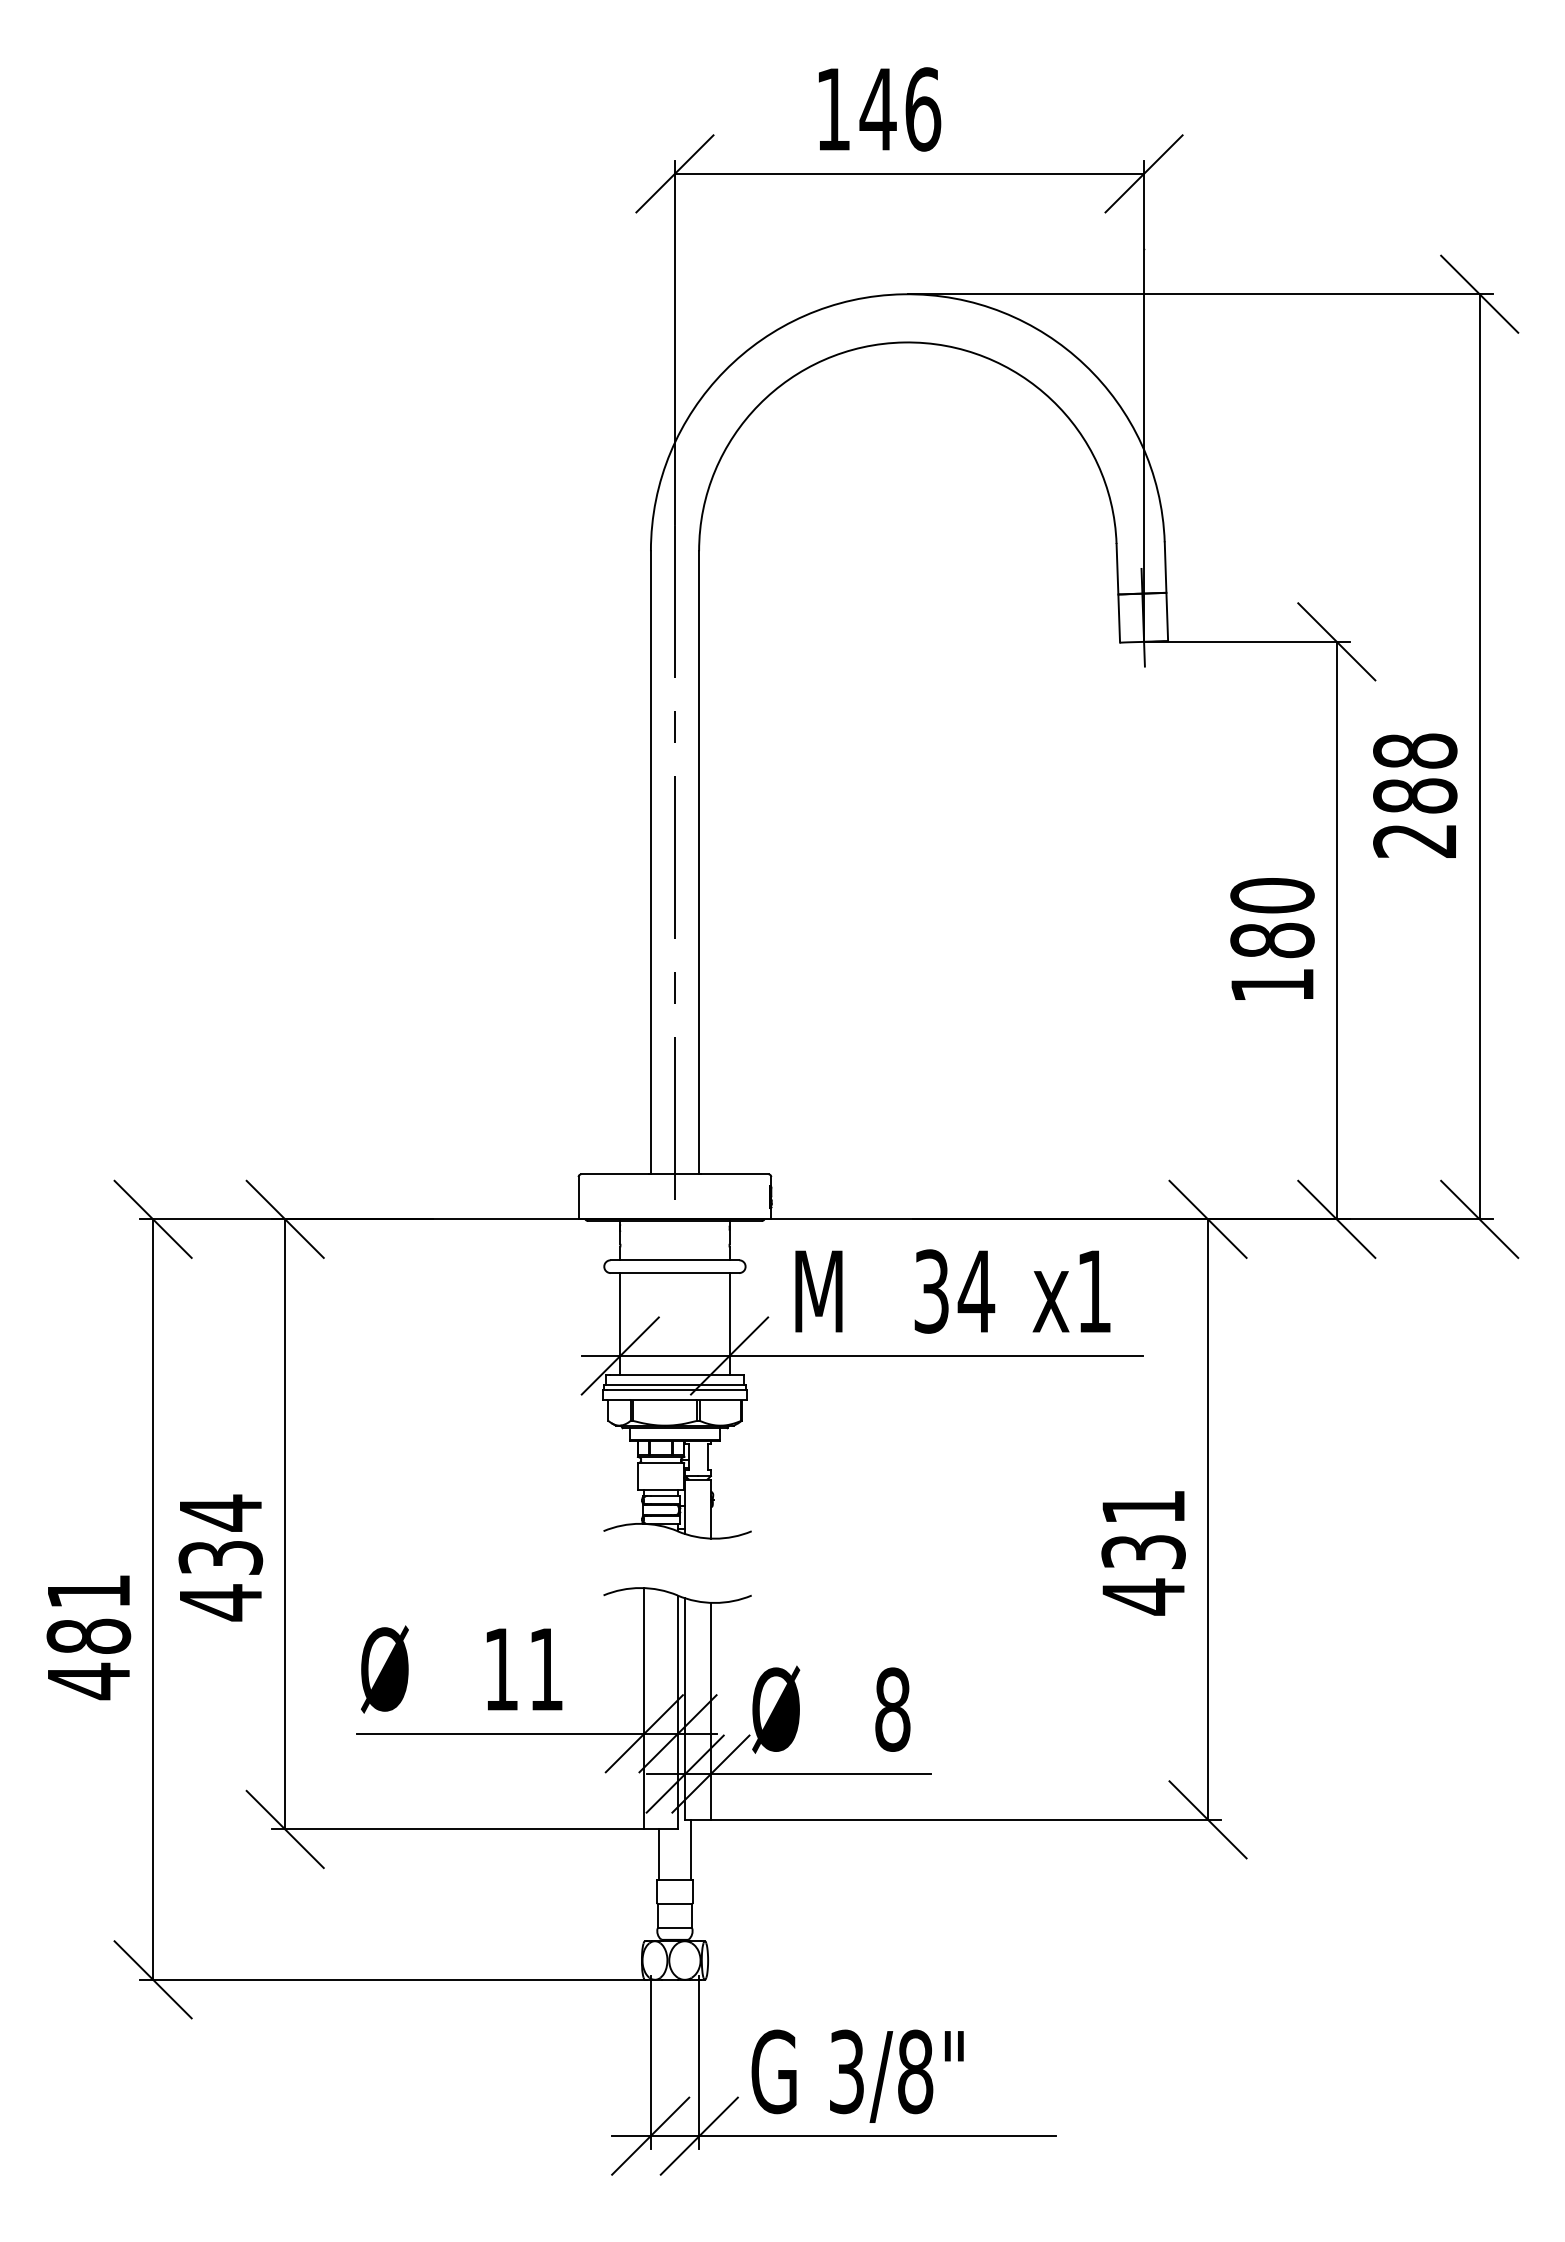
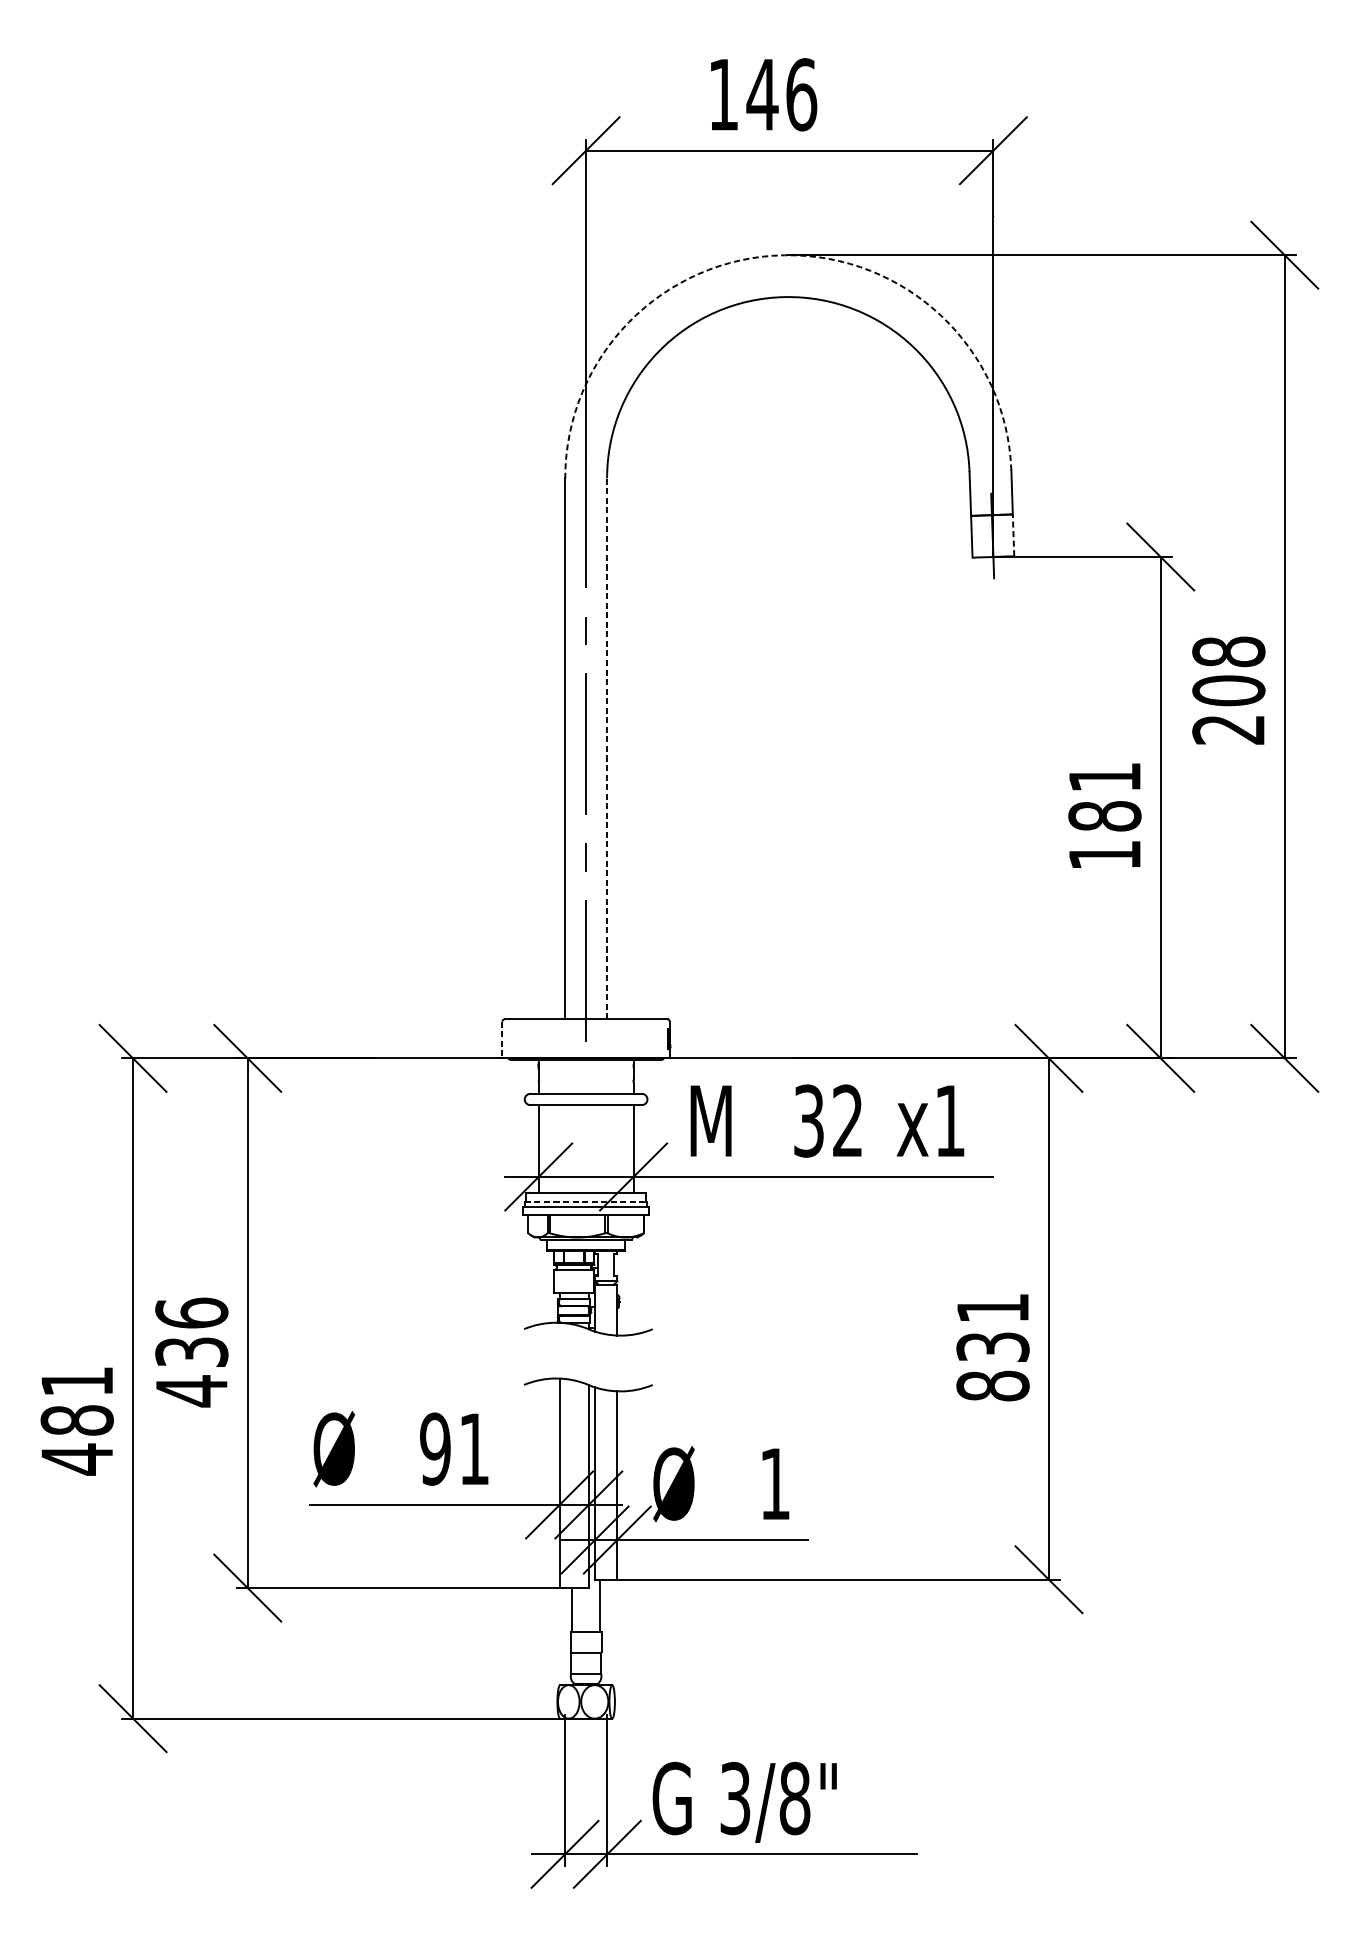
arc: (903, 294) -> (784, 255), solid -> dashed
line: (1167, 616) -> (1013, 534), solid -> dashed
text: (1415, 795) -> (1229, 690), 288 -> 208
line: (699, 862) -> (607, 748), solid -> dashed
text: (1272, 895) -> (1104, 777), 180 -> 181
line: (578, 1198) -> (502, 1040), solid -> dashed
text: (976, 1290) -> (847, 1120), 34 -> 32
line: (674, 1384) -> (585, 1201), solid -> dashed
text: (220, 1512) -> (191, 1312), 434 -> 436
text: (1143, 1596) -> (992, 1385), 431 -> 831
text: (500, 1669) -> (434, 1449), 11 -> 91
text: (892, 1709) -> (775, 1483), 8 -> 1

